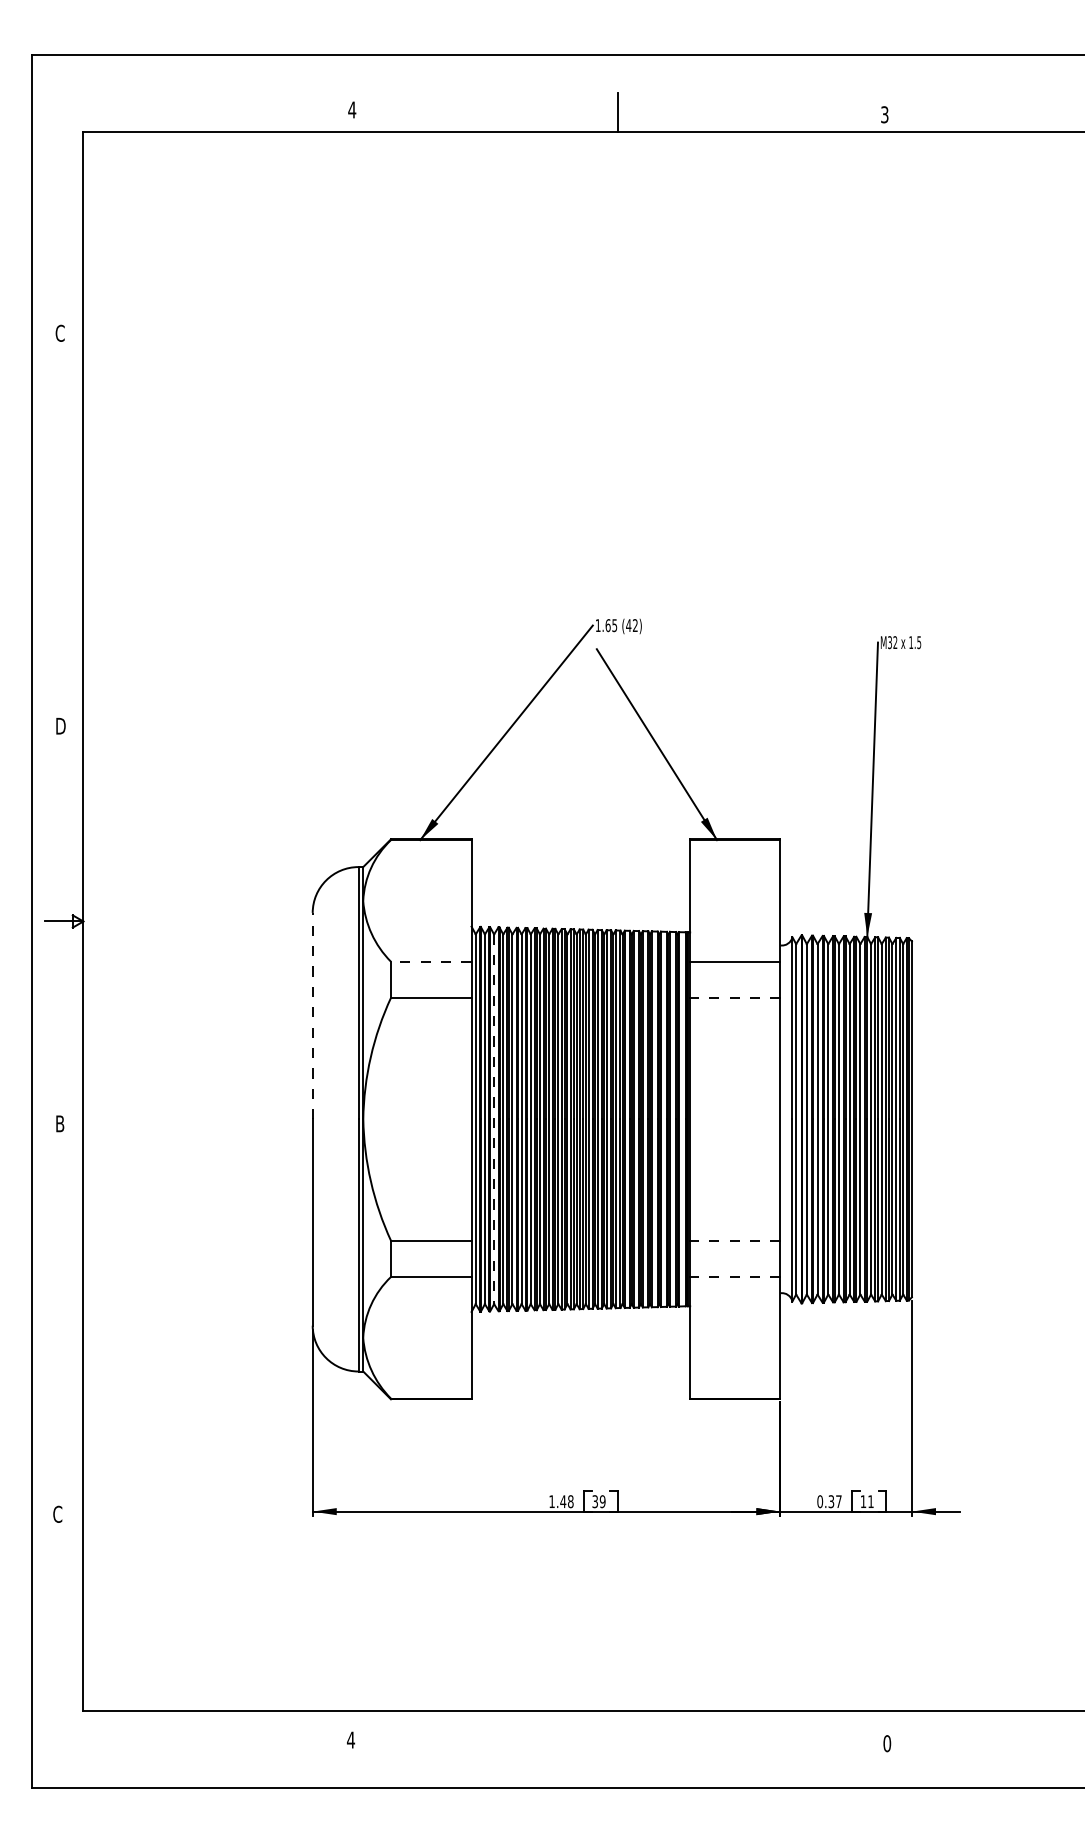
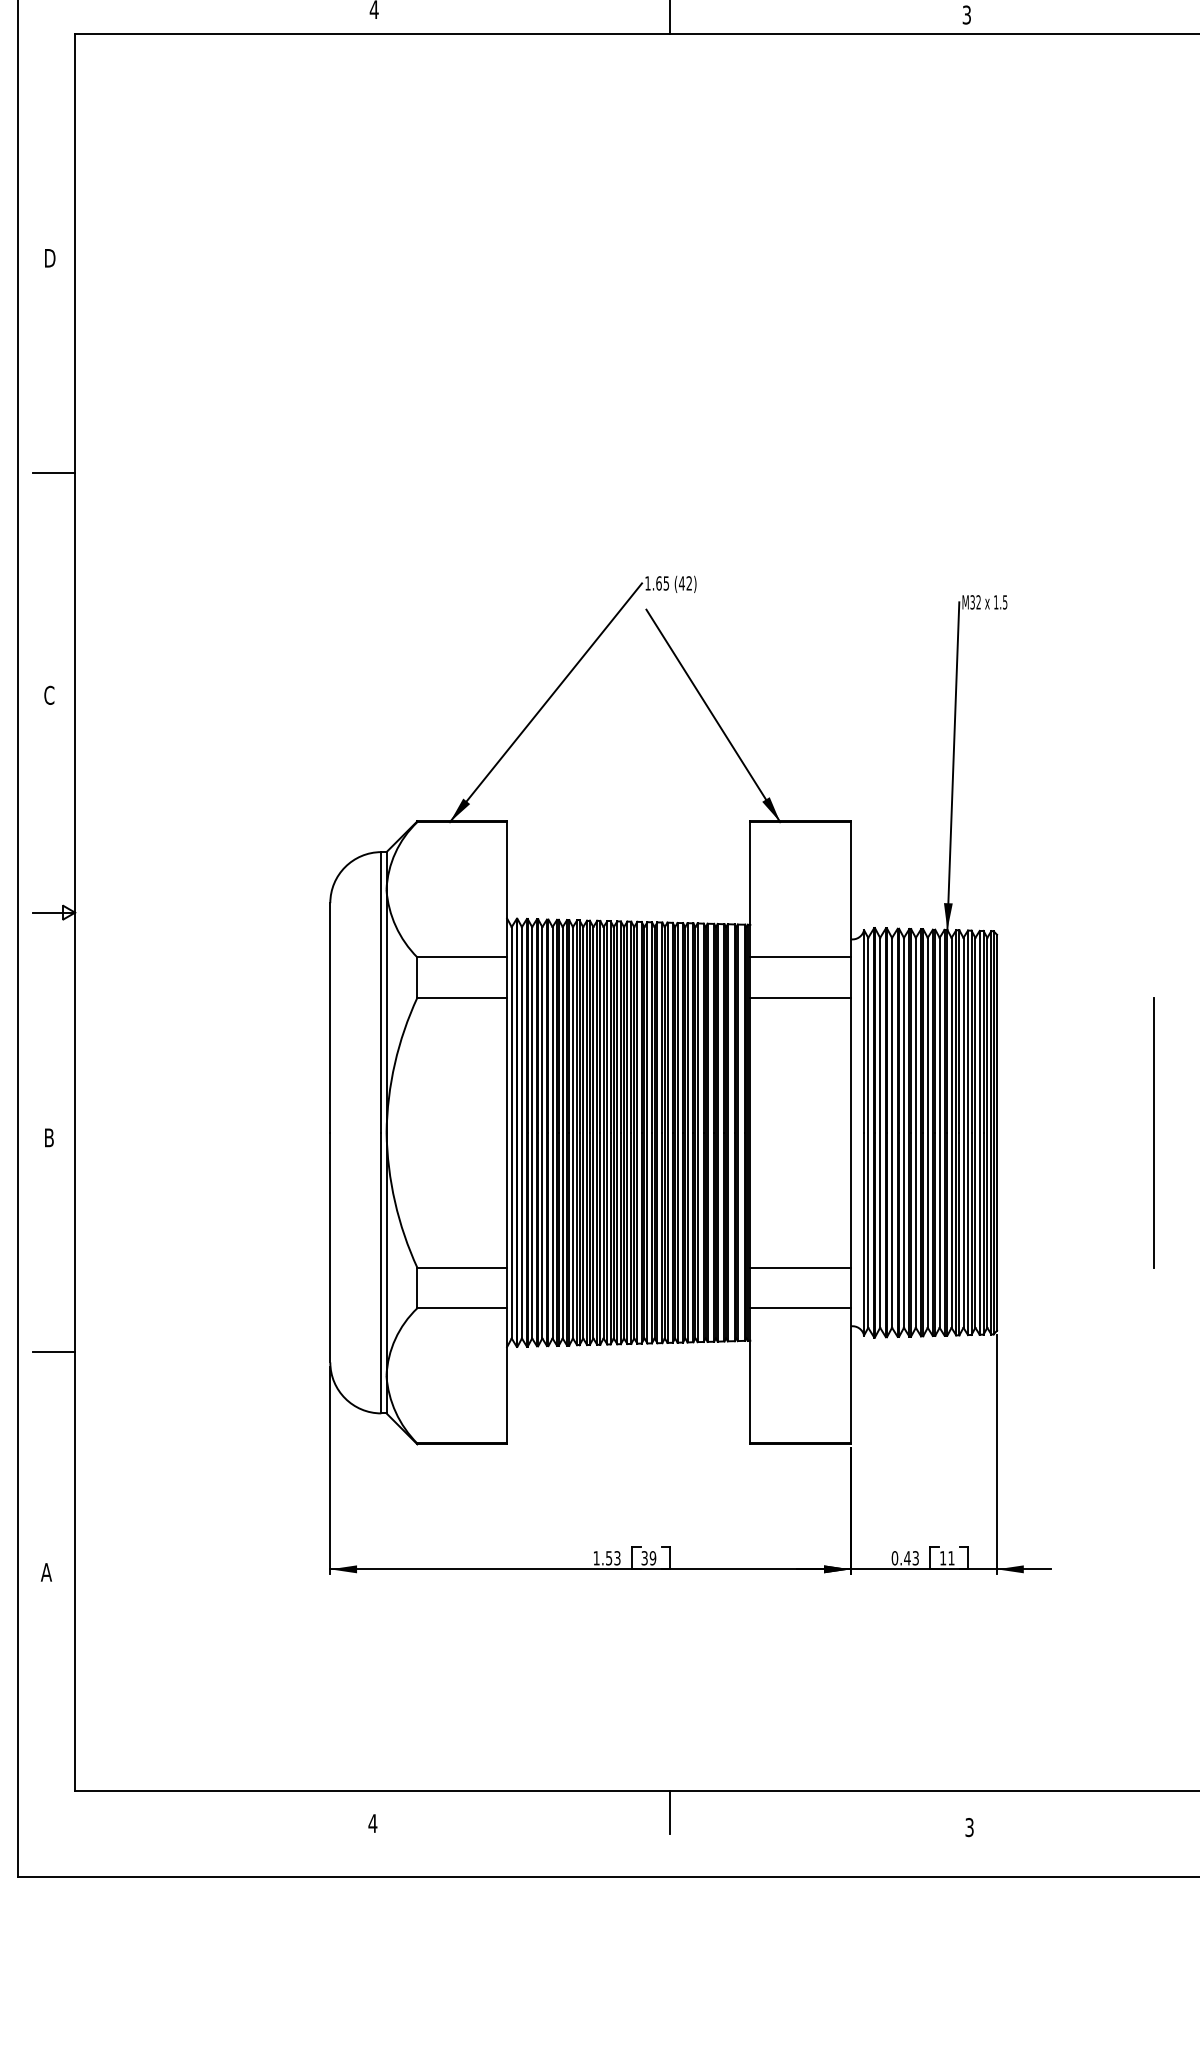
text: (60, 332) -> (49, 257), C -> D
line: (64, 526) -> (54, 473), added
text: (60, 725) -> (49, 694), D -> C
line: (430, 961) -> (461, 957), dashed -> solid
line: (734, 997) -> (799, 997), dashed -> solid
line: (312, 1015) -> (330, 1017), dashed -> solid
line: (494, 1119) -> (532, 1133), dashed -> solid
line: (1052, 1119) -> (1153, 1133), added
line: (734, 1240) -> (799, 1267), dashed -> solid
line: (734, 1277) -> (799, 1308), dashed -> solid
line: (64, 1316) -> (54, 1352), added
text: (566, 1501) -> (612, 1558), 1.48 -> 1.53
text: (834, 1501) -> (910, 1558), 0.37 -> 0.43
text: (57, 1513) -> (46, 1571), C -> A
line: (618, 1730) -> (670, 1812), added
text: (887, 1743) -> (969, 1827), 0 -> 3

